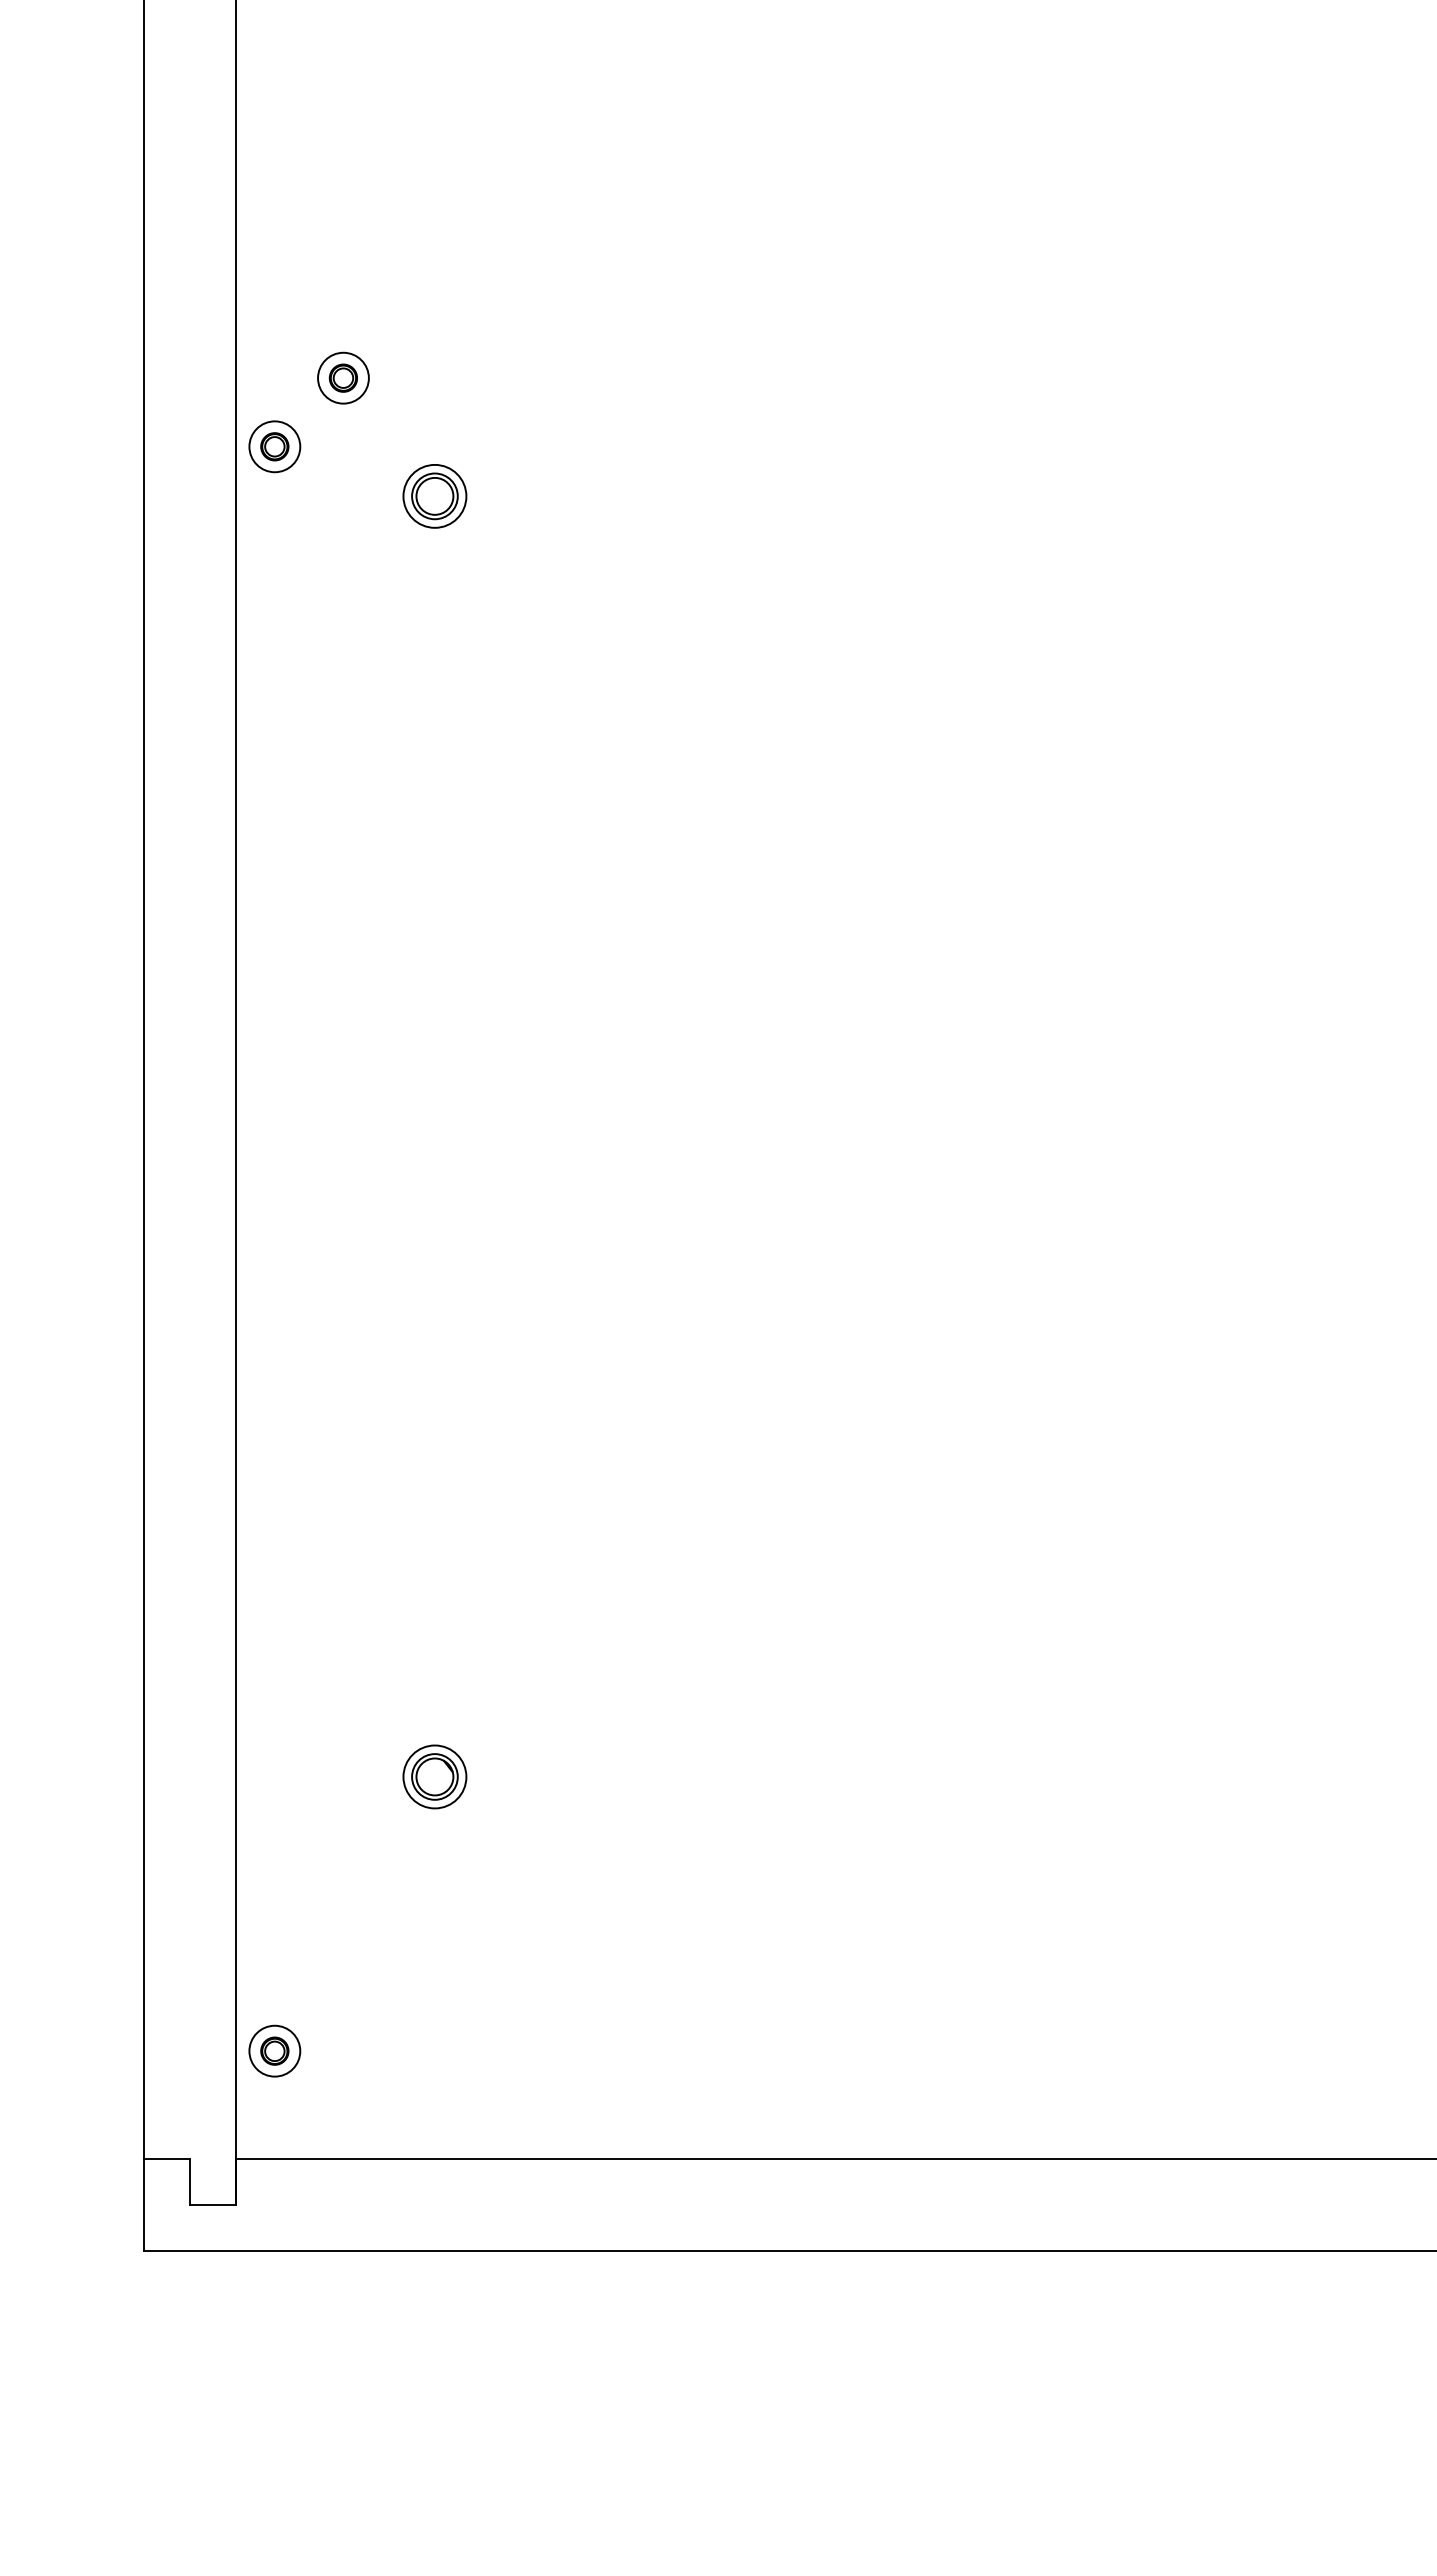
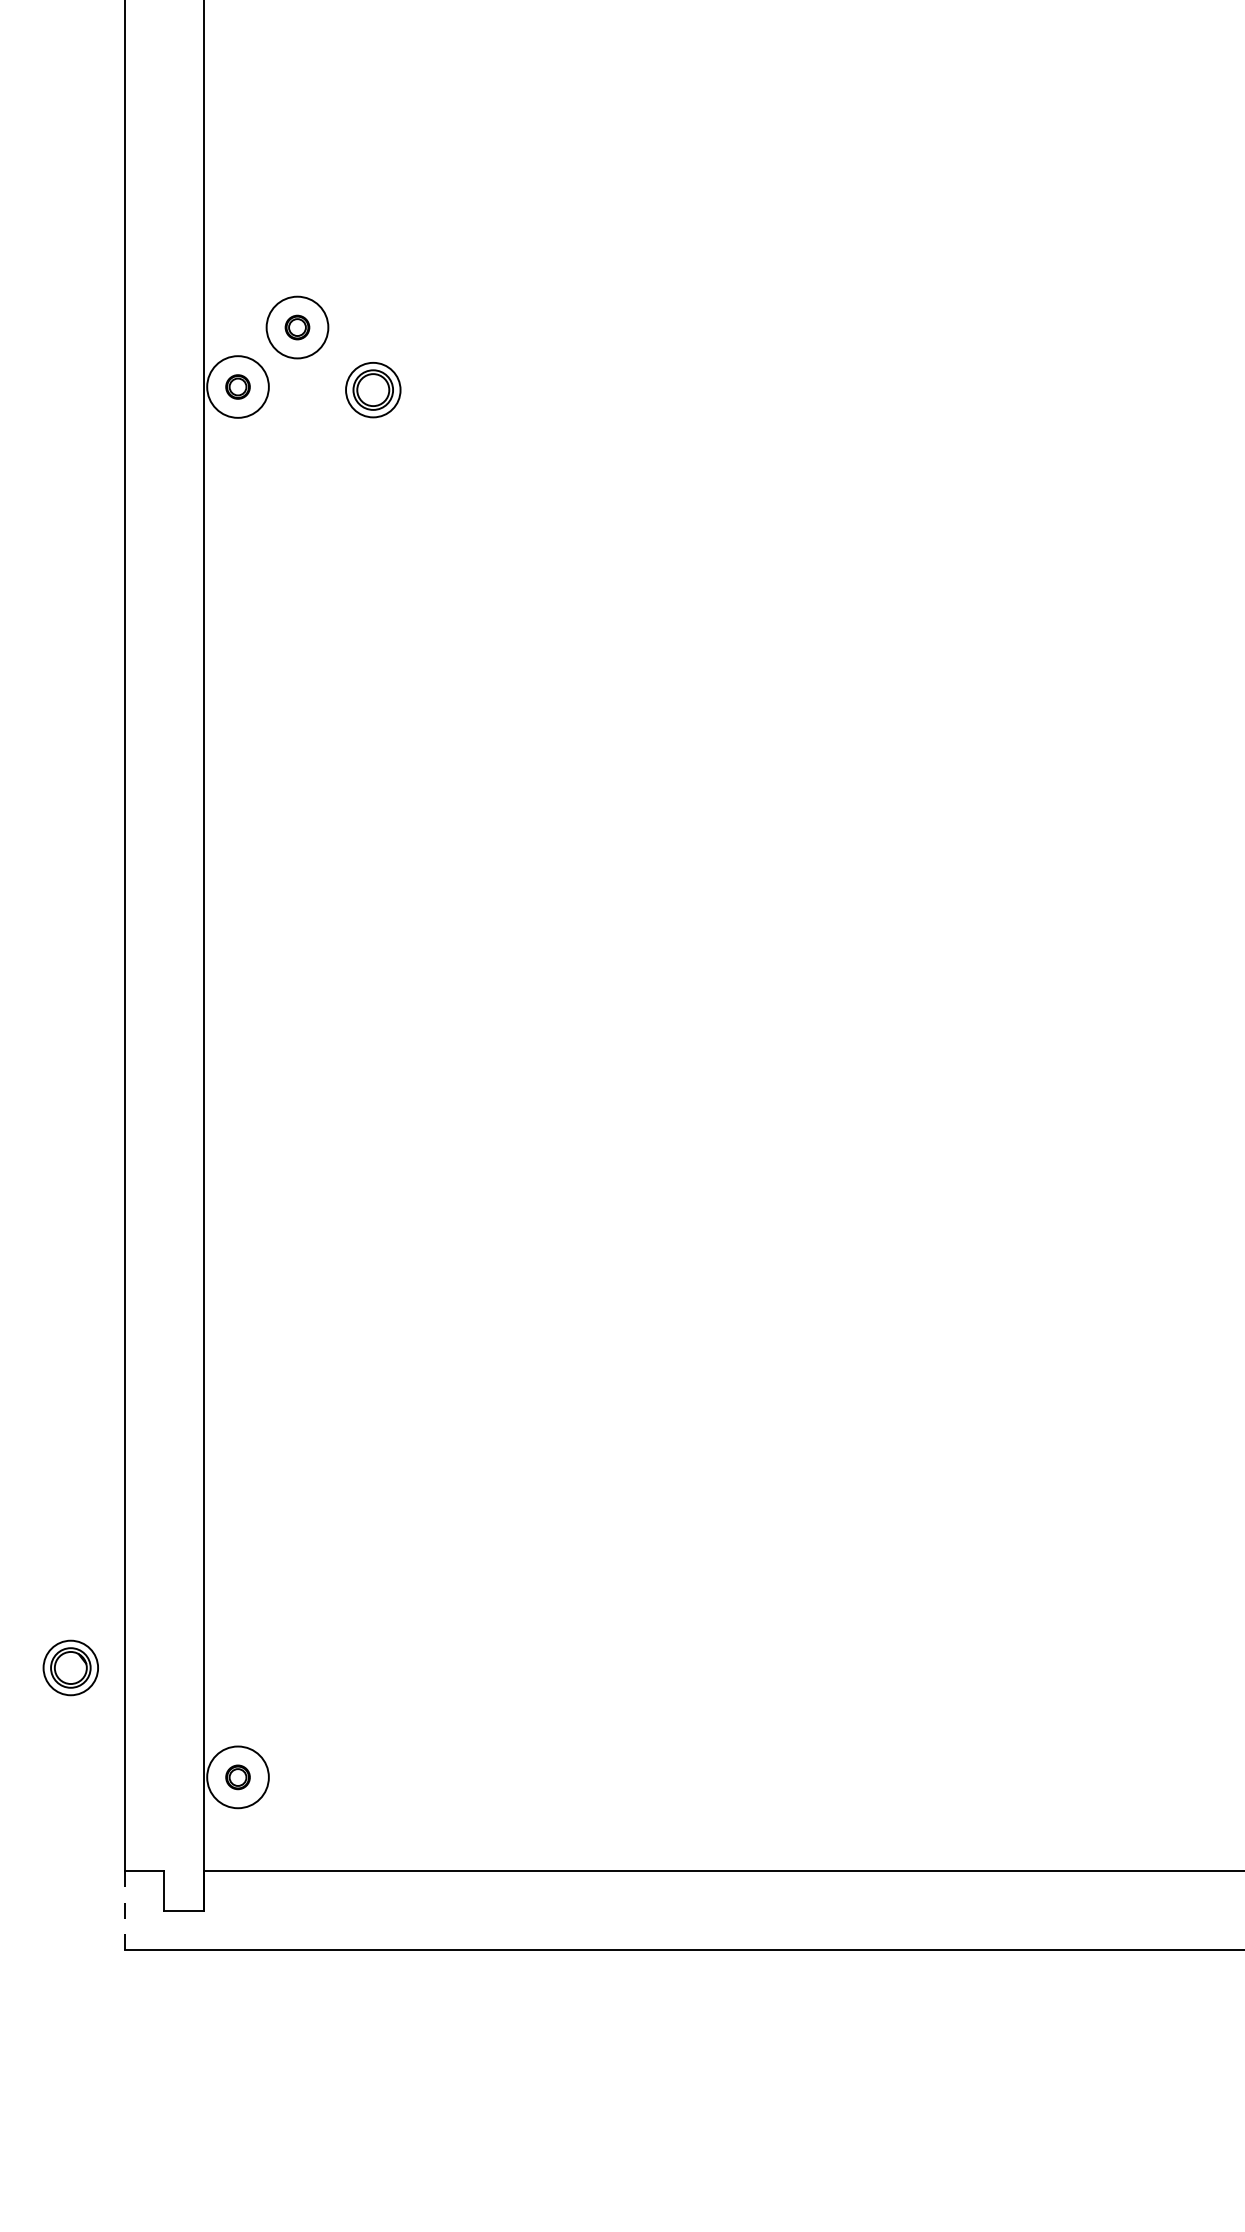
circle: (343, 377) -> (297, 326), size x1.4
circle: (274, 446) -> (237, 386), size x1.4
part: (434, 496) -> (372, 390), moved
part: (434, 1776) -> (70, 1667), moved
circle: (274, 2050) -> (237, 1776), size x1.4
line: (144, 2205) -> (125, 1911), solid -> dashed

